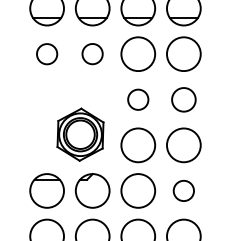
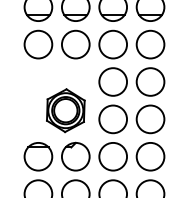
circle: (92, 53) -> (75, 44), size x1.67
circle: (47, 54) -> (38, 44), size x1.67
circle: (138, 99) -> (113, 81), size x1.67
circle: (183, 99) -> (150, 81), size x1.43
circle: (183, 190) -> (150, 156), size x1.67

